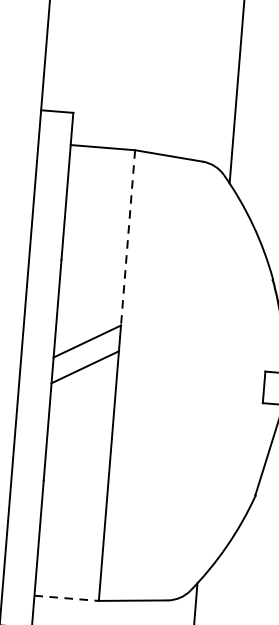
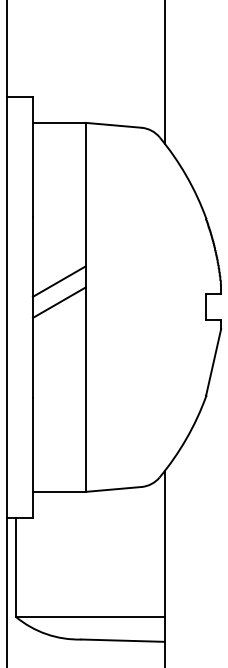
line: (127, 237) -> (85, 194), dashed -> solid
line: (66, 597) -> (59, 491), dashed -> solid

